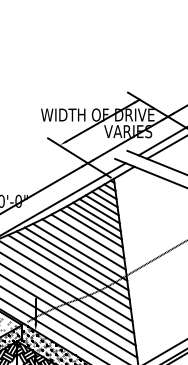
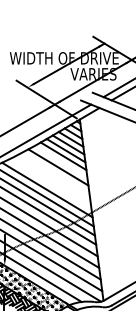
line: (93, 222) -> (60, 161), removed
line: (87, 236) -> (54, 174), removed
line: (83, 244) -> (50, 182), removed

